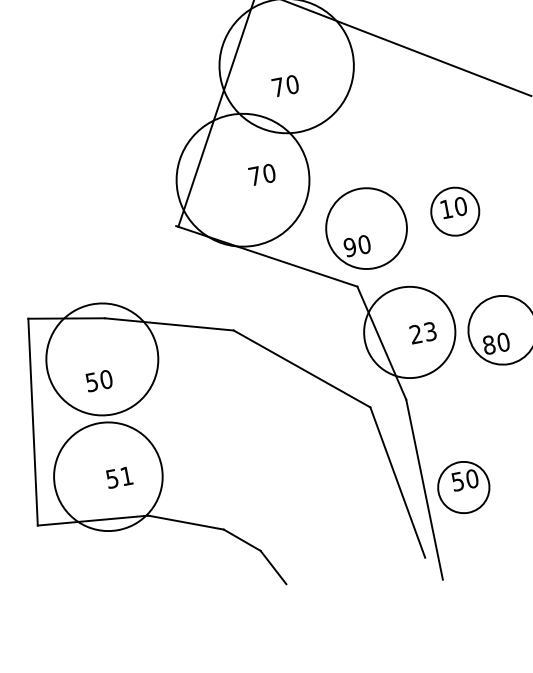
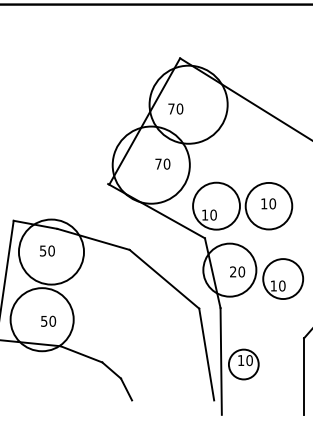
text: (284, 85) -> (175, 108), moved
circle: (454, 210) -> (268, 205), size x1.67
text: (348, 246) -> (204, 214), 90 -> 10
text: (429, 330) -> (241, 271), 23 -> 20
text: (488, 344) -> (273, 285), 80 -> 10
text: (99, 380) -> (47, 250), moved
text: (126, 474) -> (52, 320), 51 -> 50
text: (458, 481) -> (241, 360), 50 -> 10

